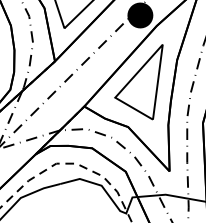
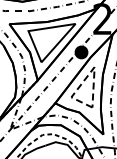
line: (150, 59) -> (88, 75), solid -> dashed

